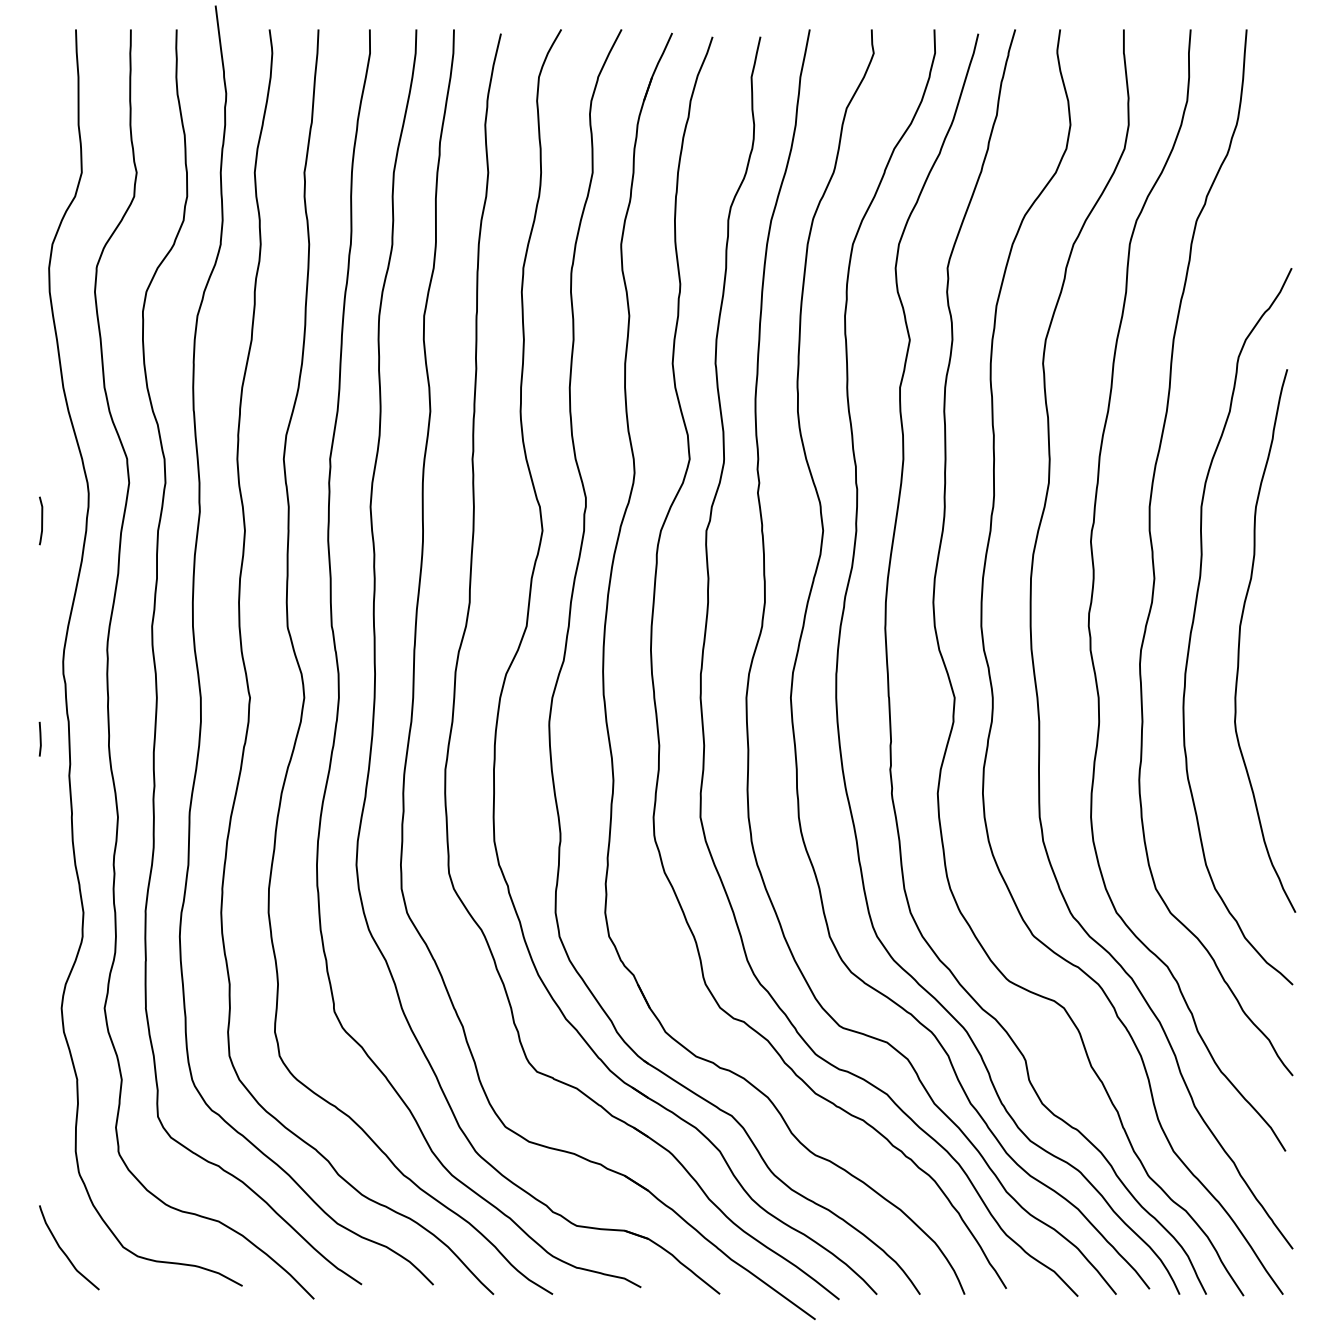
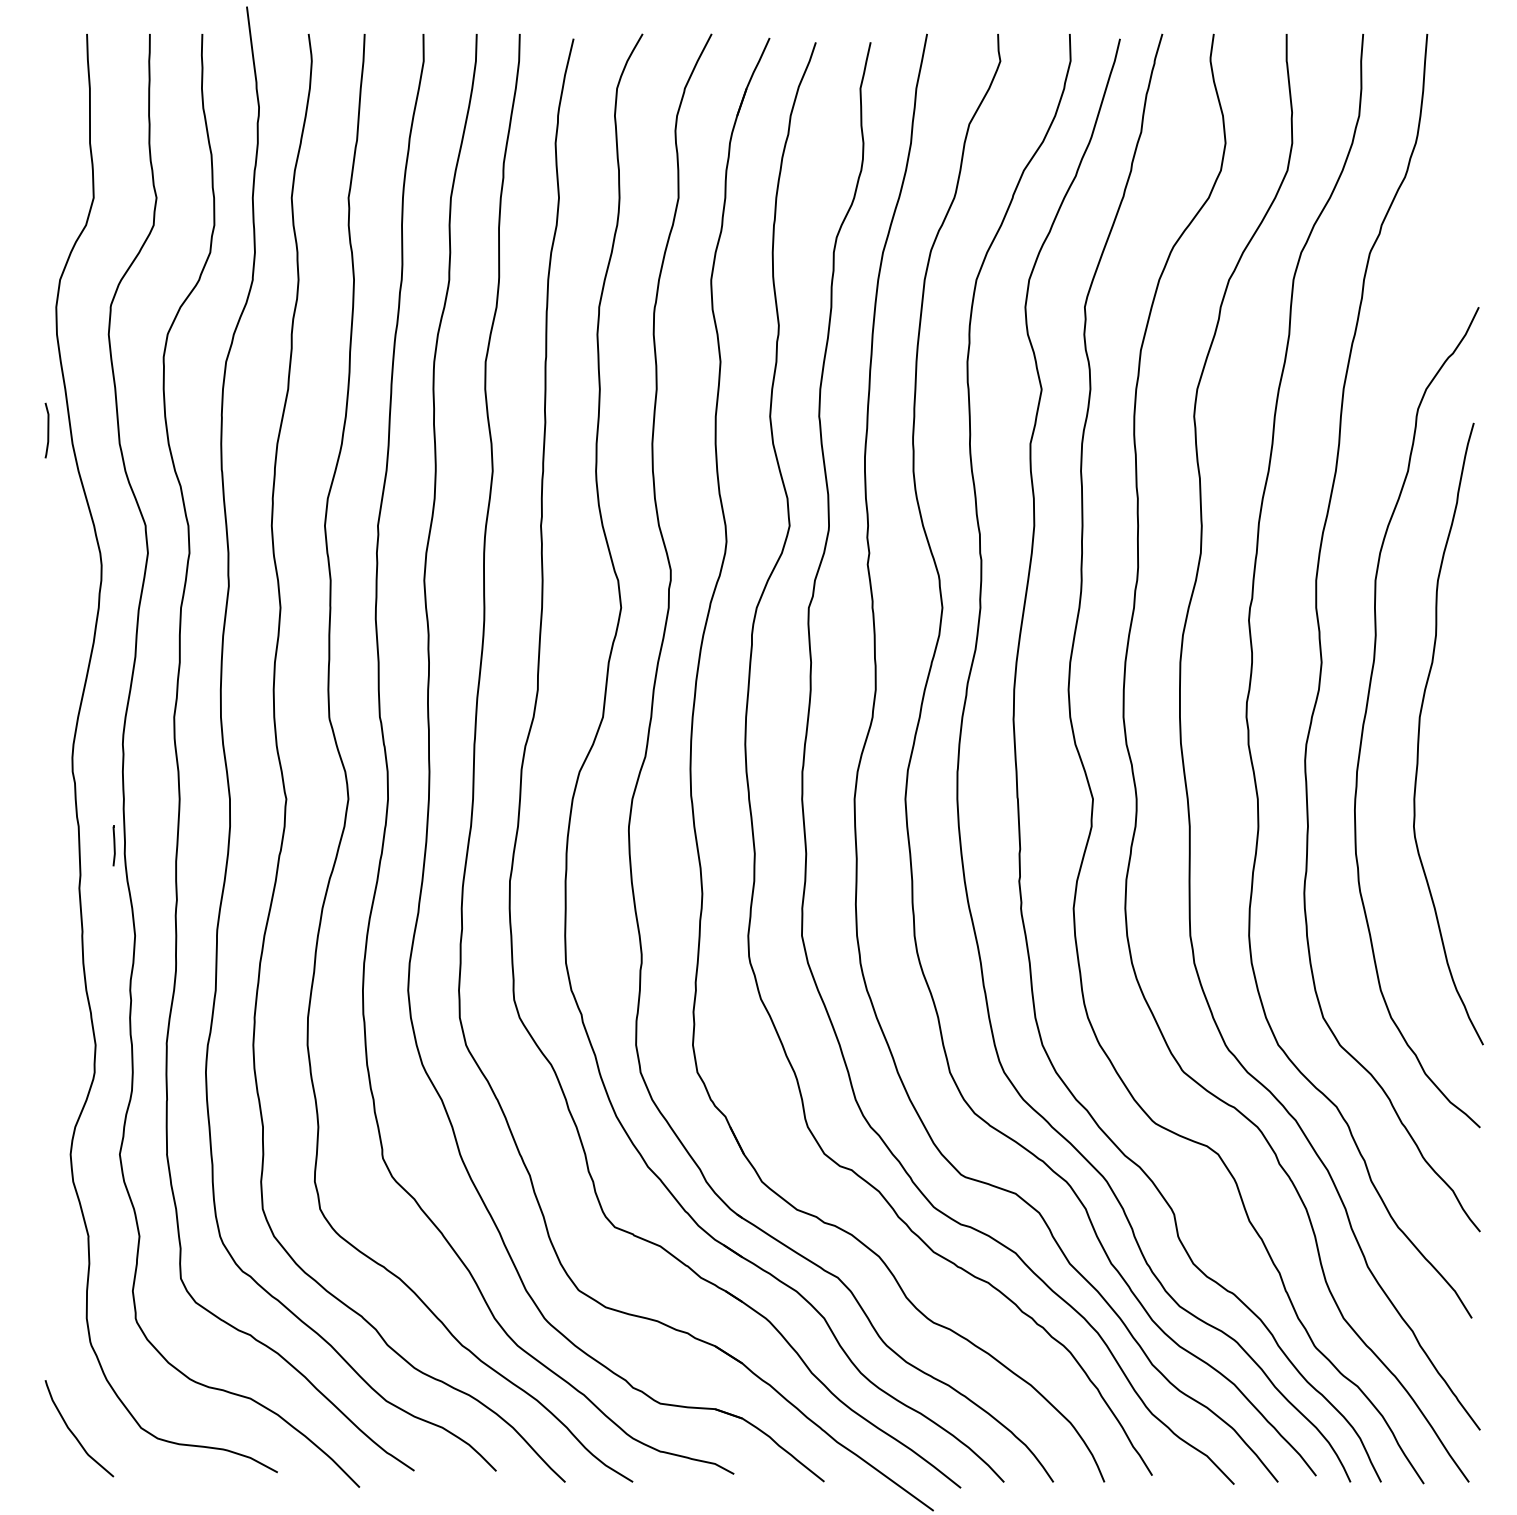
line: (41, 520) -> (47, 430), moved
line: (39, 738) -> (113, 845), moved

